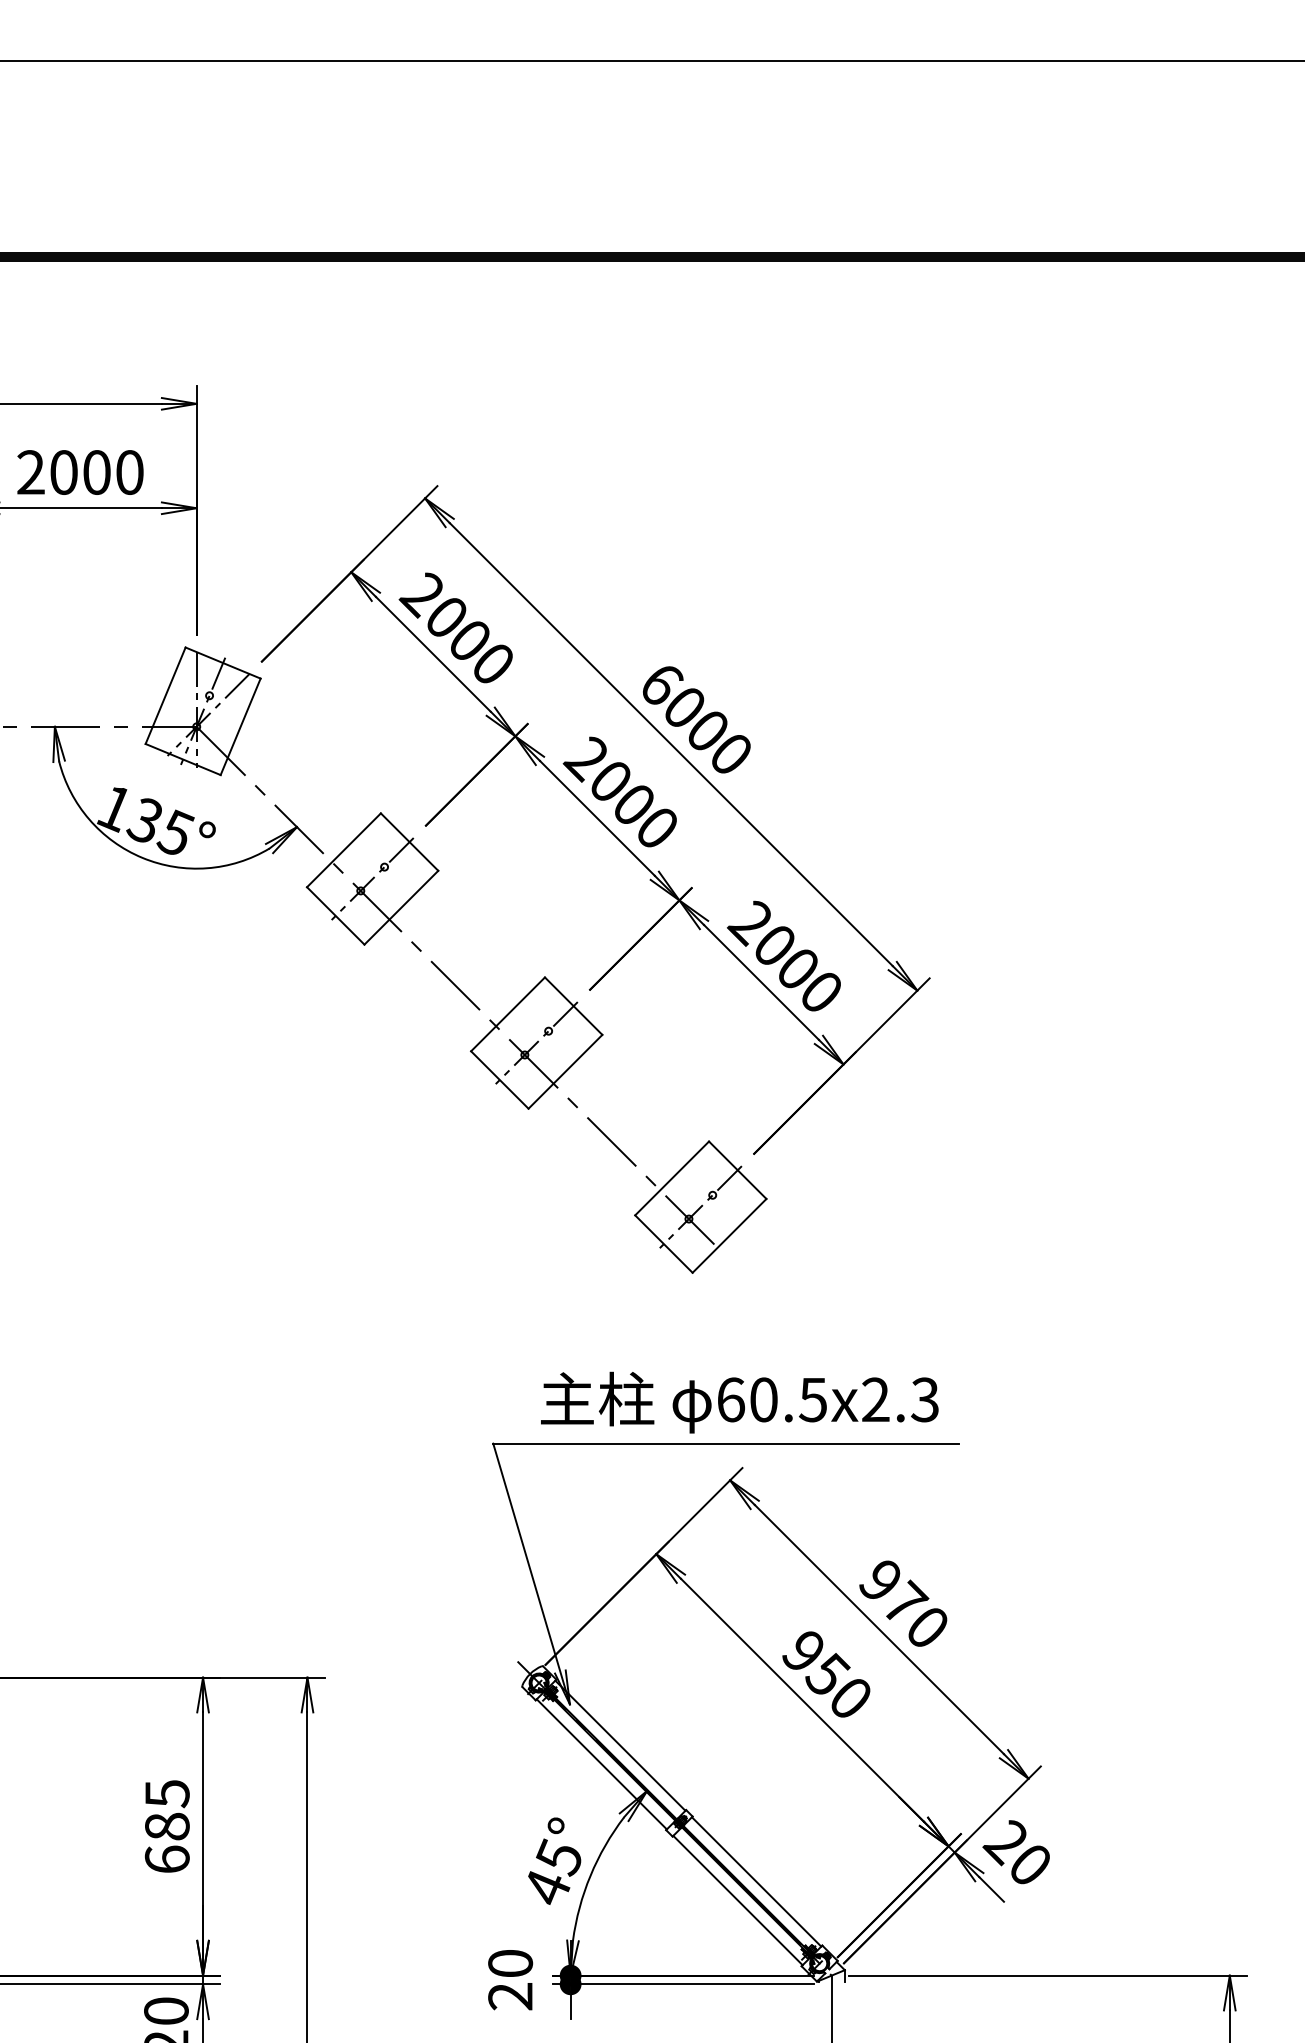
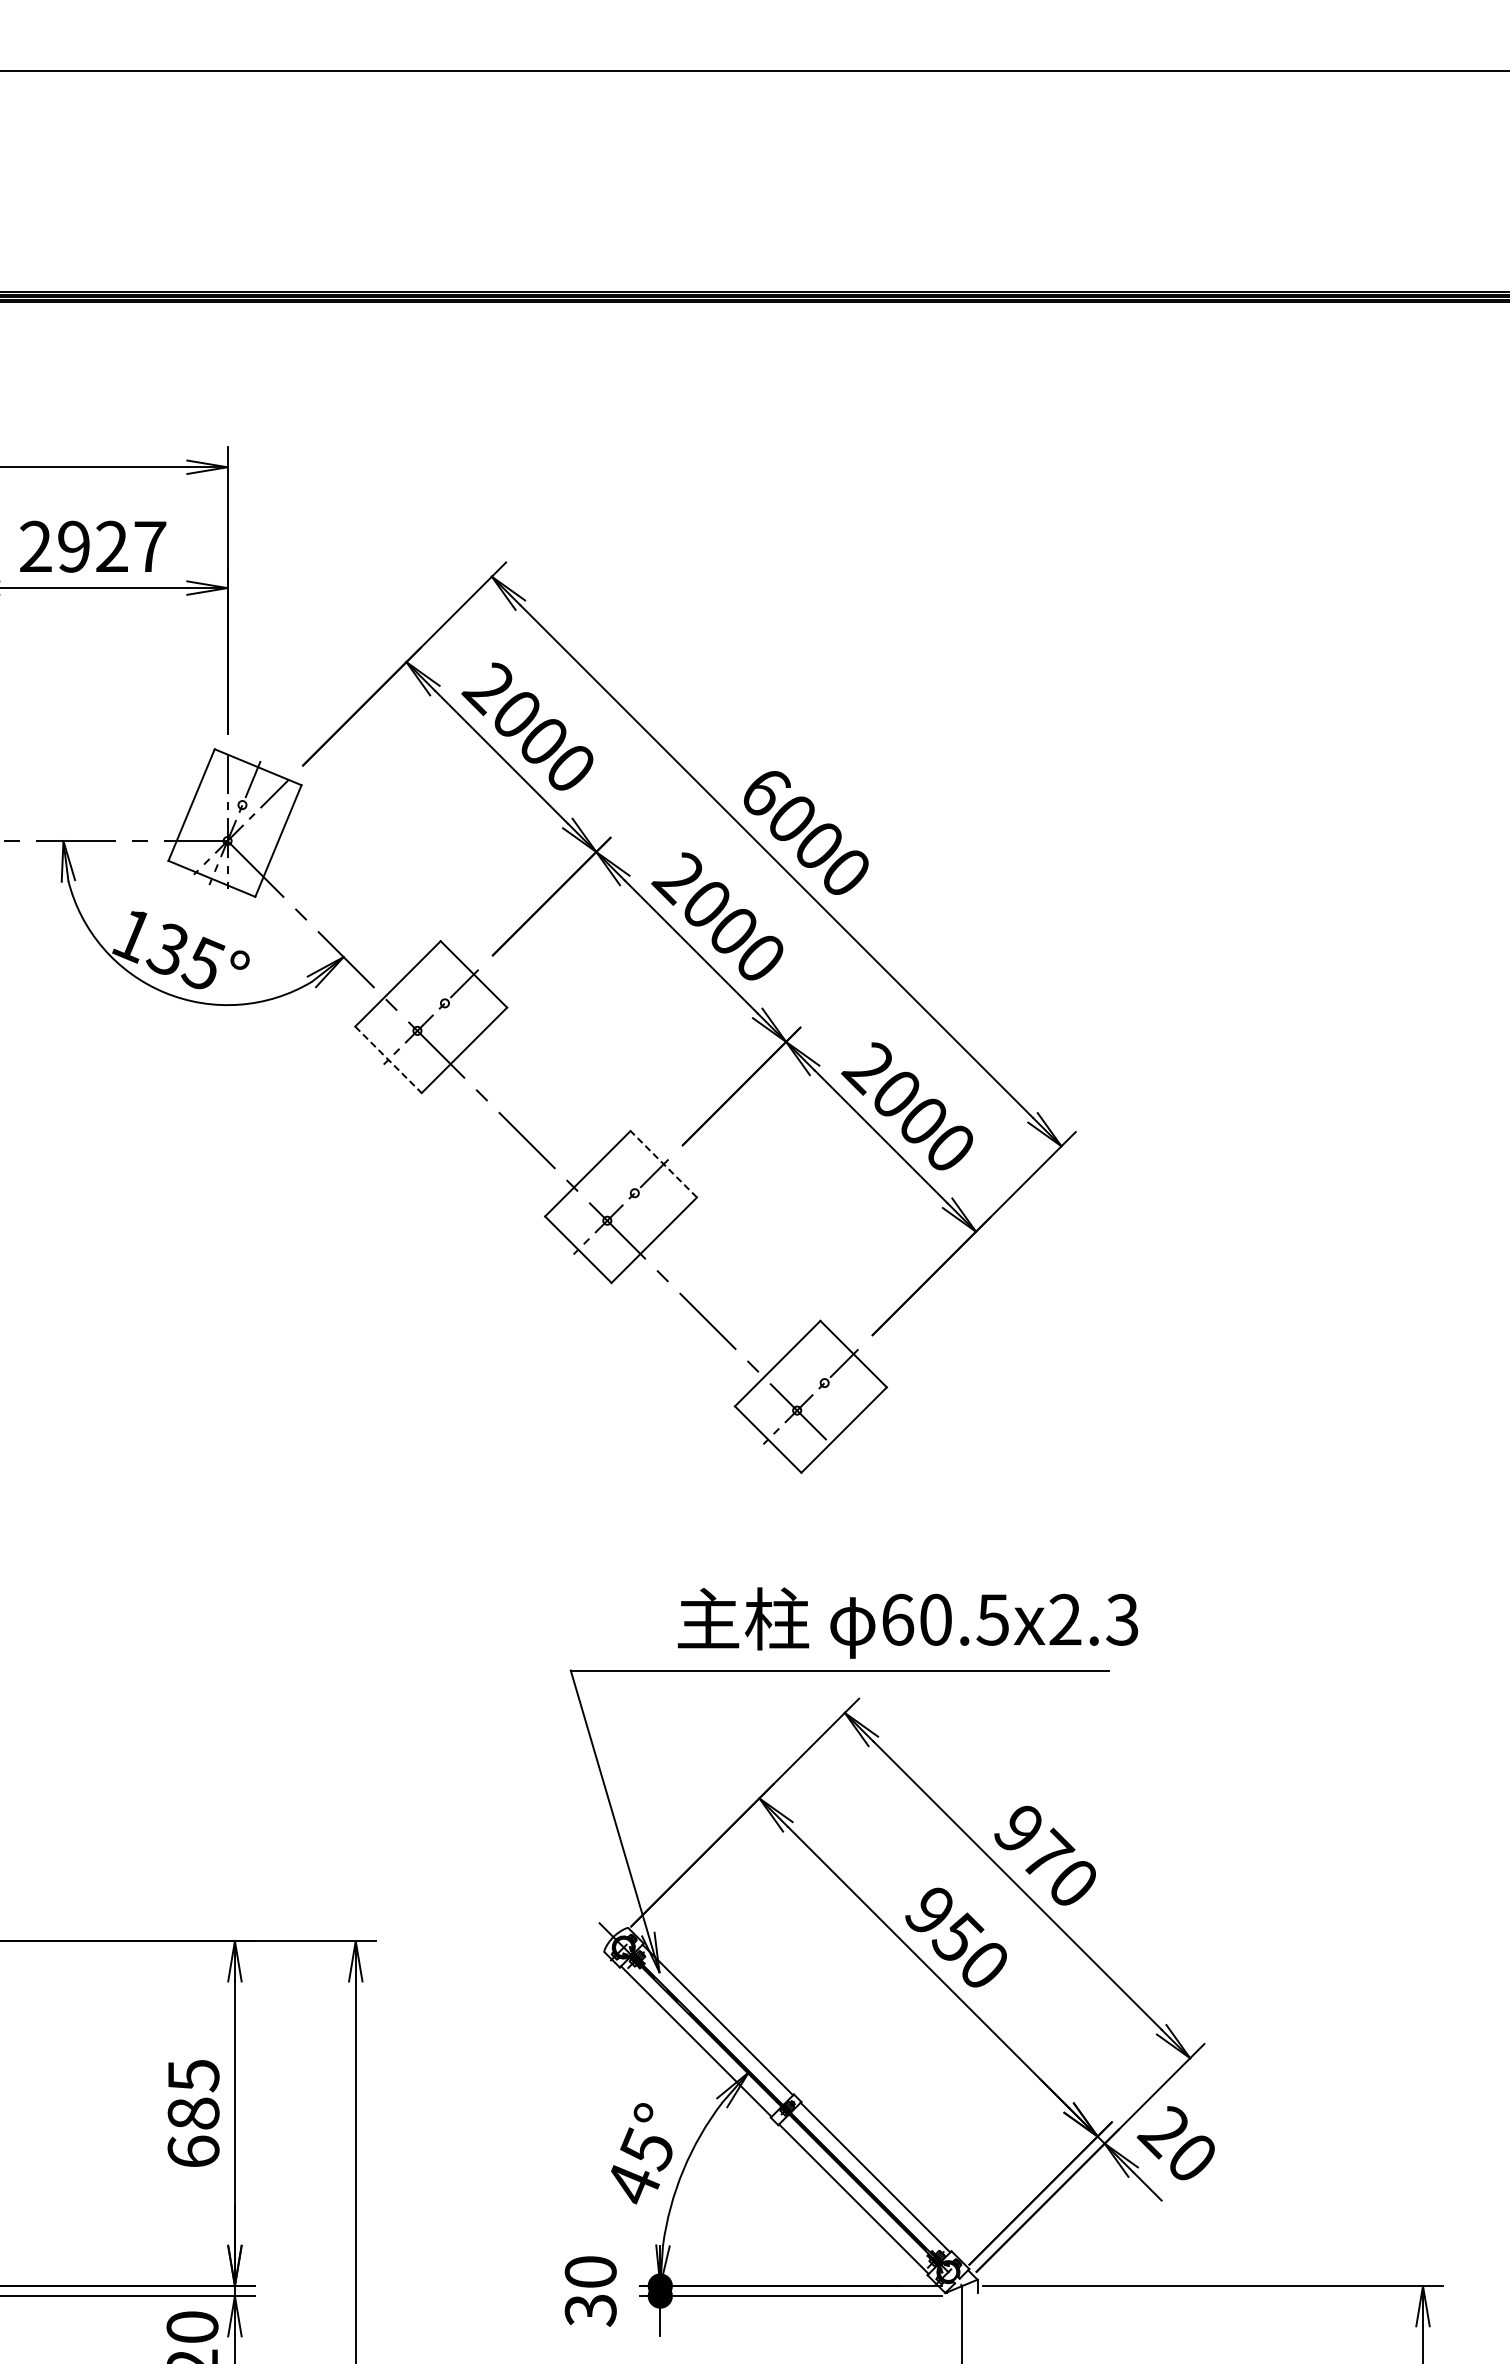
text: (97, 472) -> (112, 546), 2000 -> 2927
line: (335, 915) -> (388, 1059), solid -> dashed
line: (573, 1006) -> (663, 1164), solid -> dashed
text: (740, 1402) -> (908, 1622), moved
text: (510, 1996) -> (590, 2310), 20 -> 30

